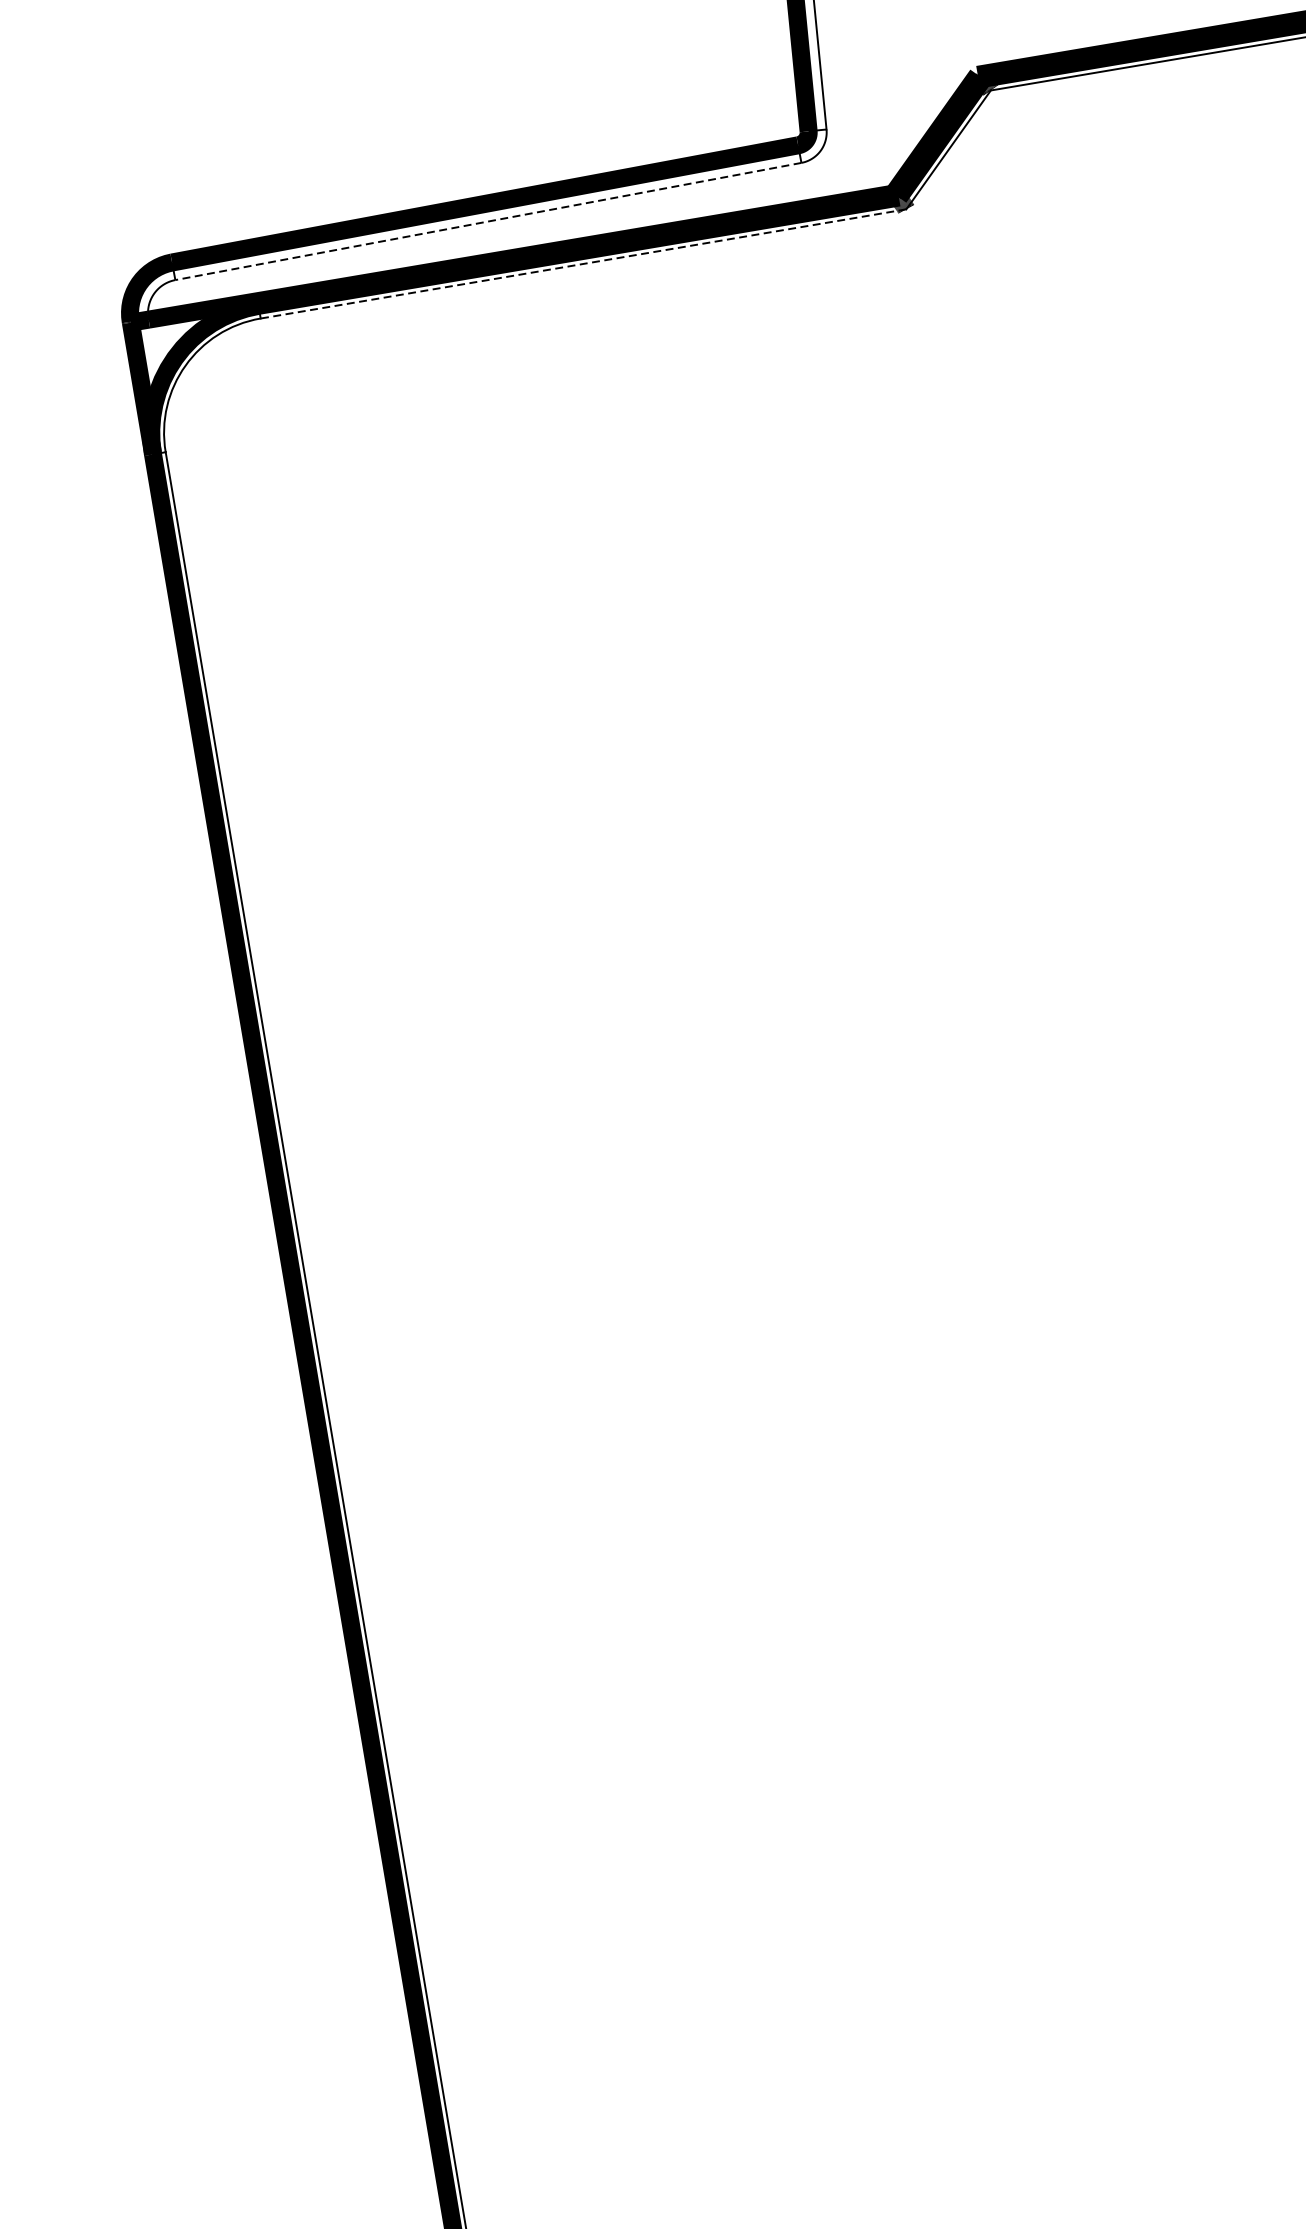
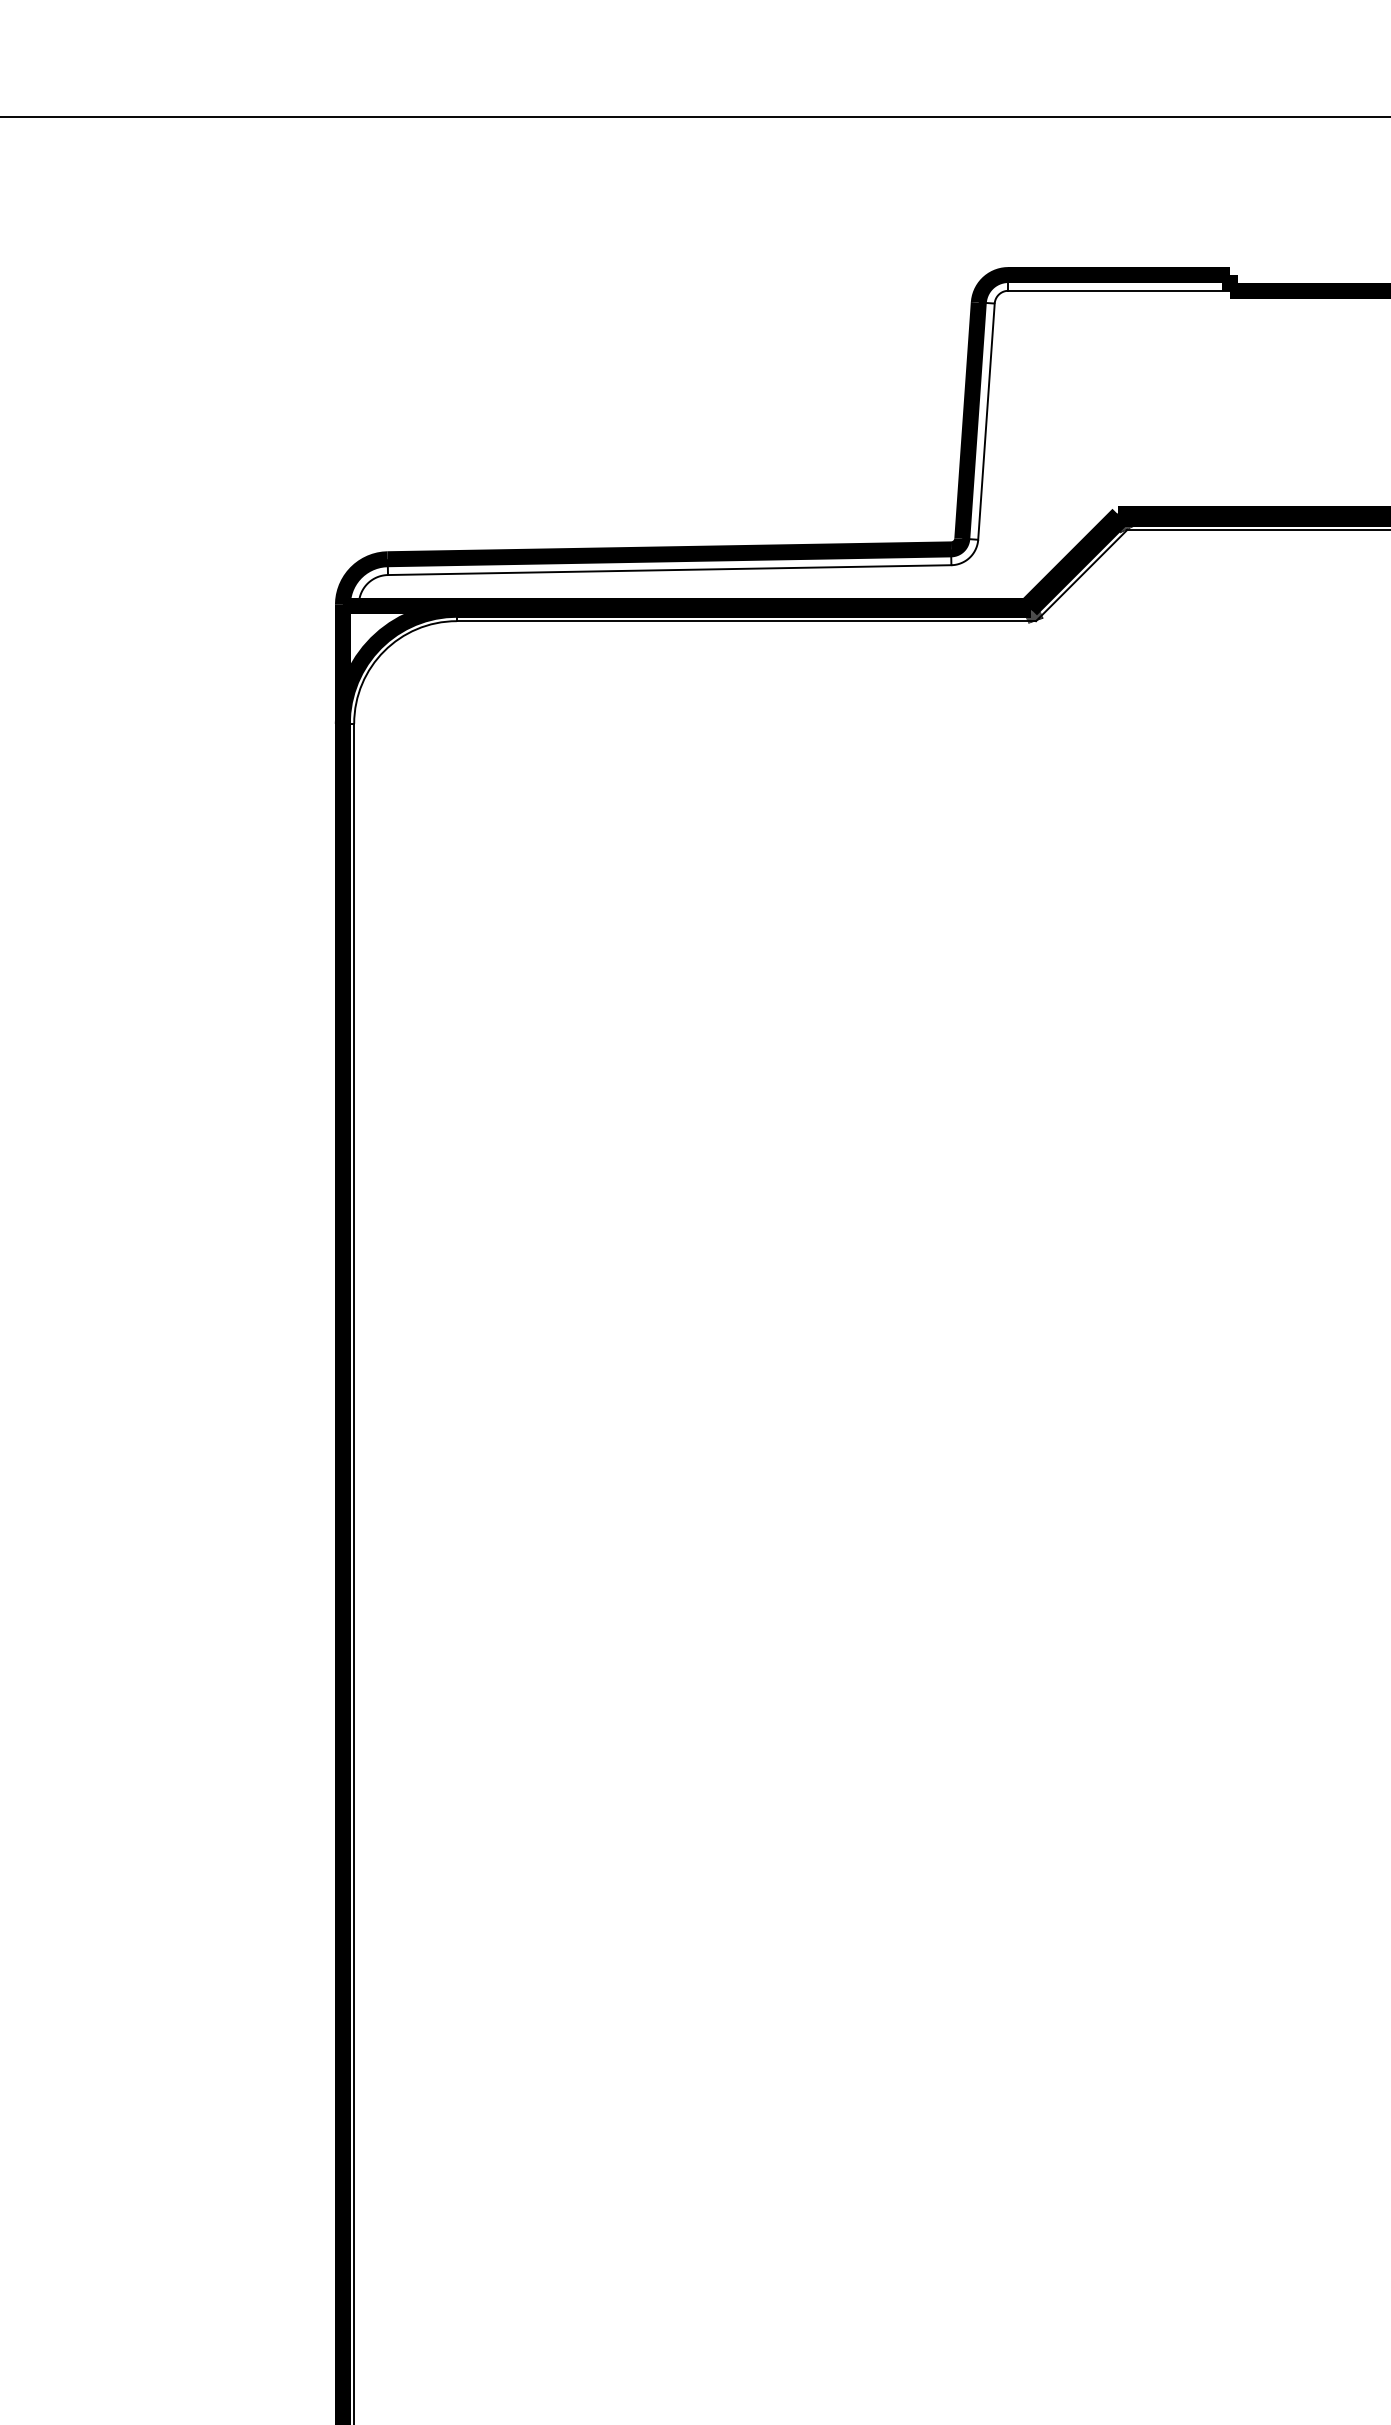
line: (488, 221) -> (669, 570), dashed -> solid
line: (583, 264) -> (746, 621), dashed -> solid

